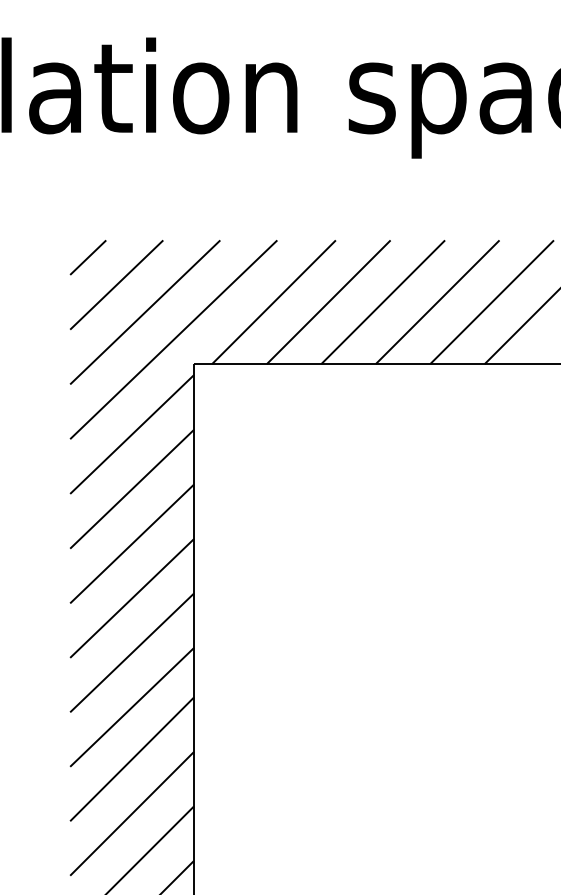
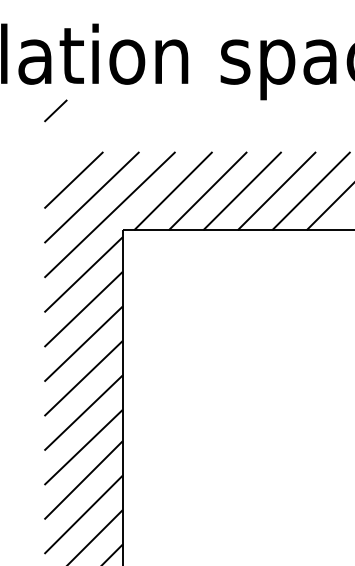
line: (87, 257) -> (55, 110), moved

